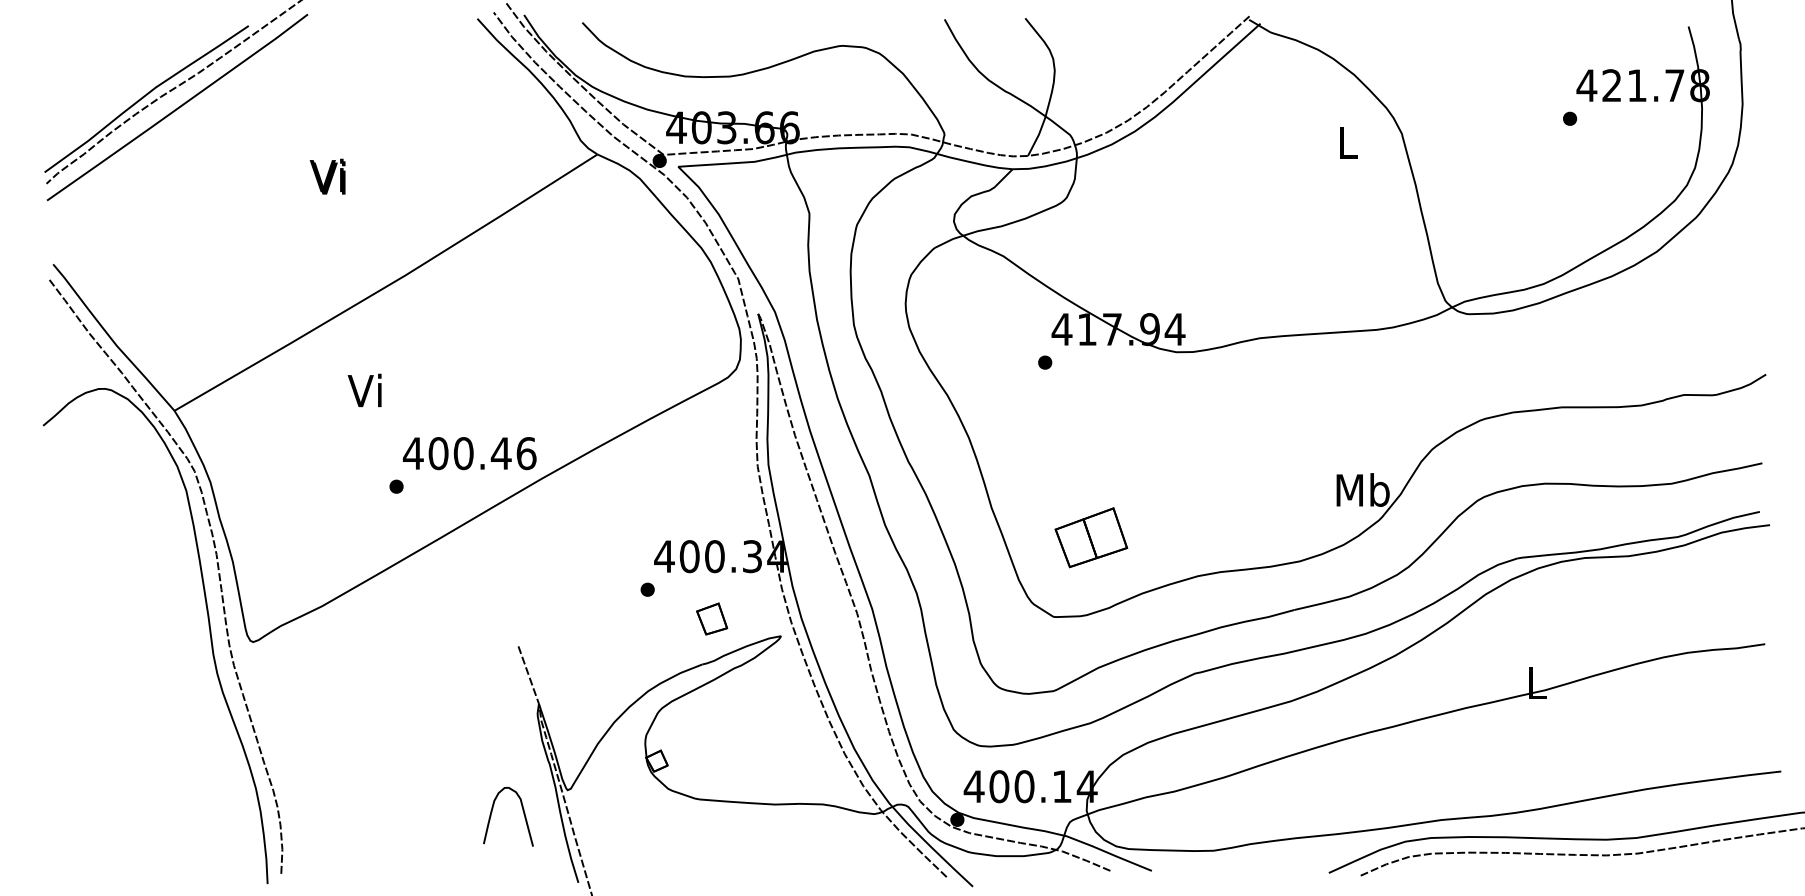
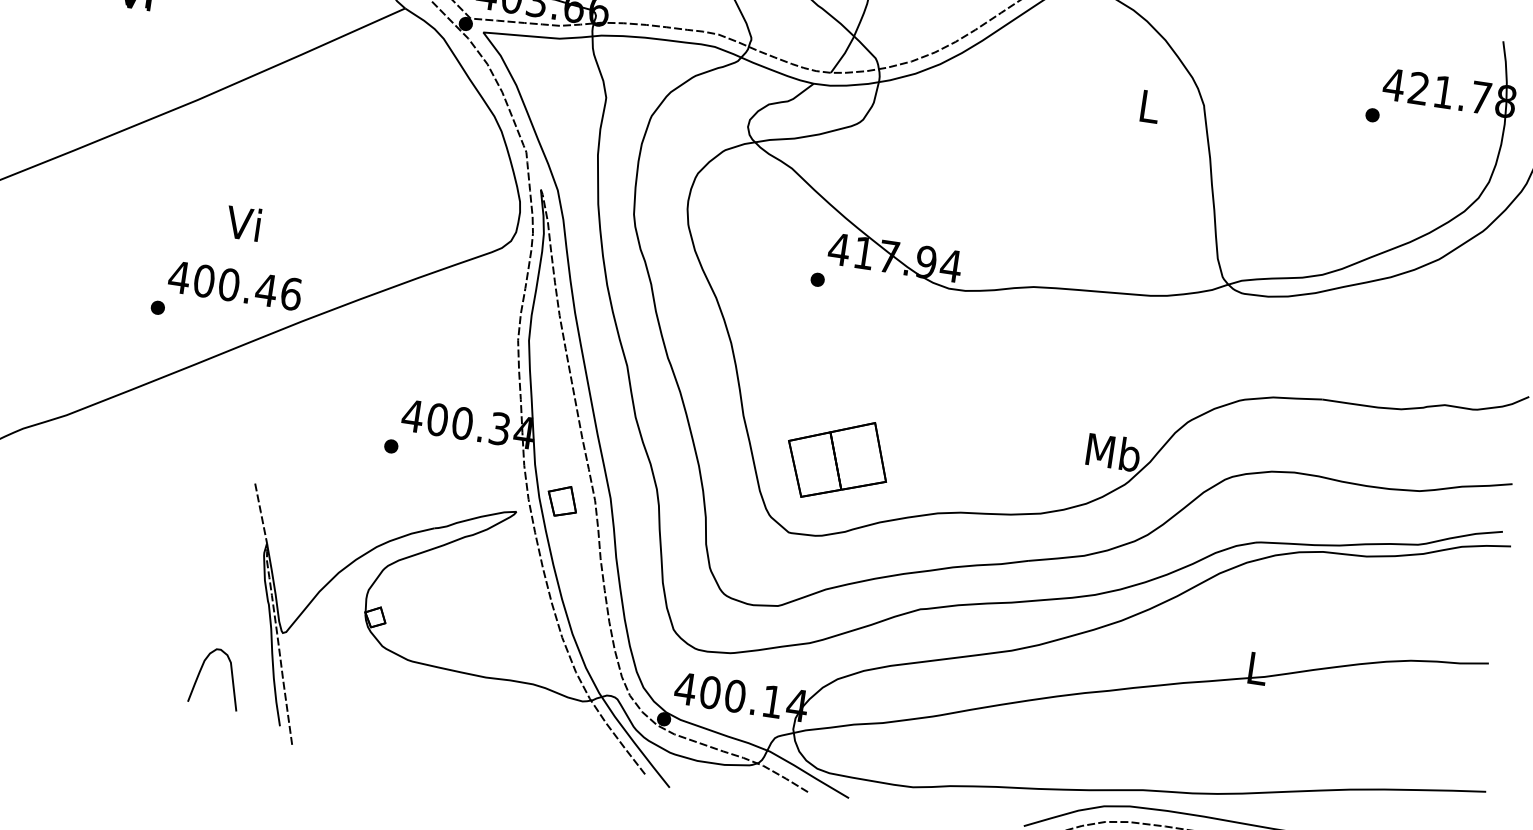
text: (364, 390) -> (243, 223), moved
part: (1091, 537) -> (837, 459), size x1.43
part: (712, 618) -> (562, 500), moved
curve: (523, 814) -> (231, 678), moved

